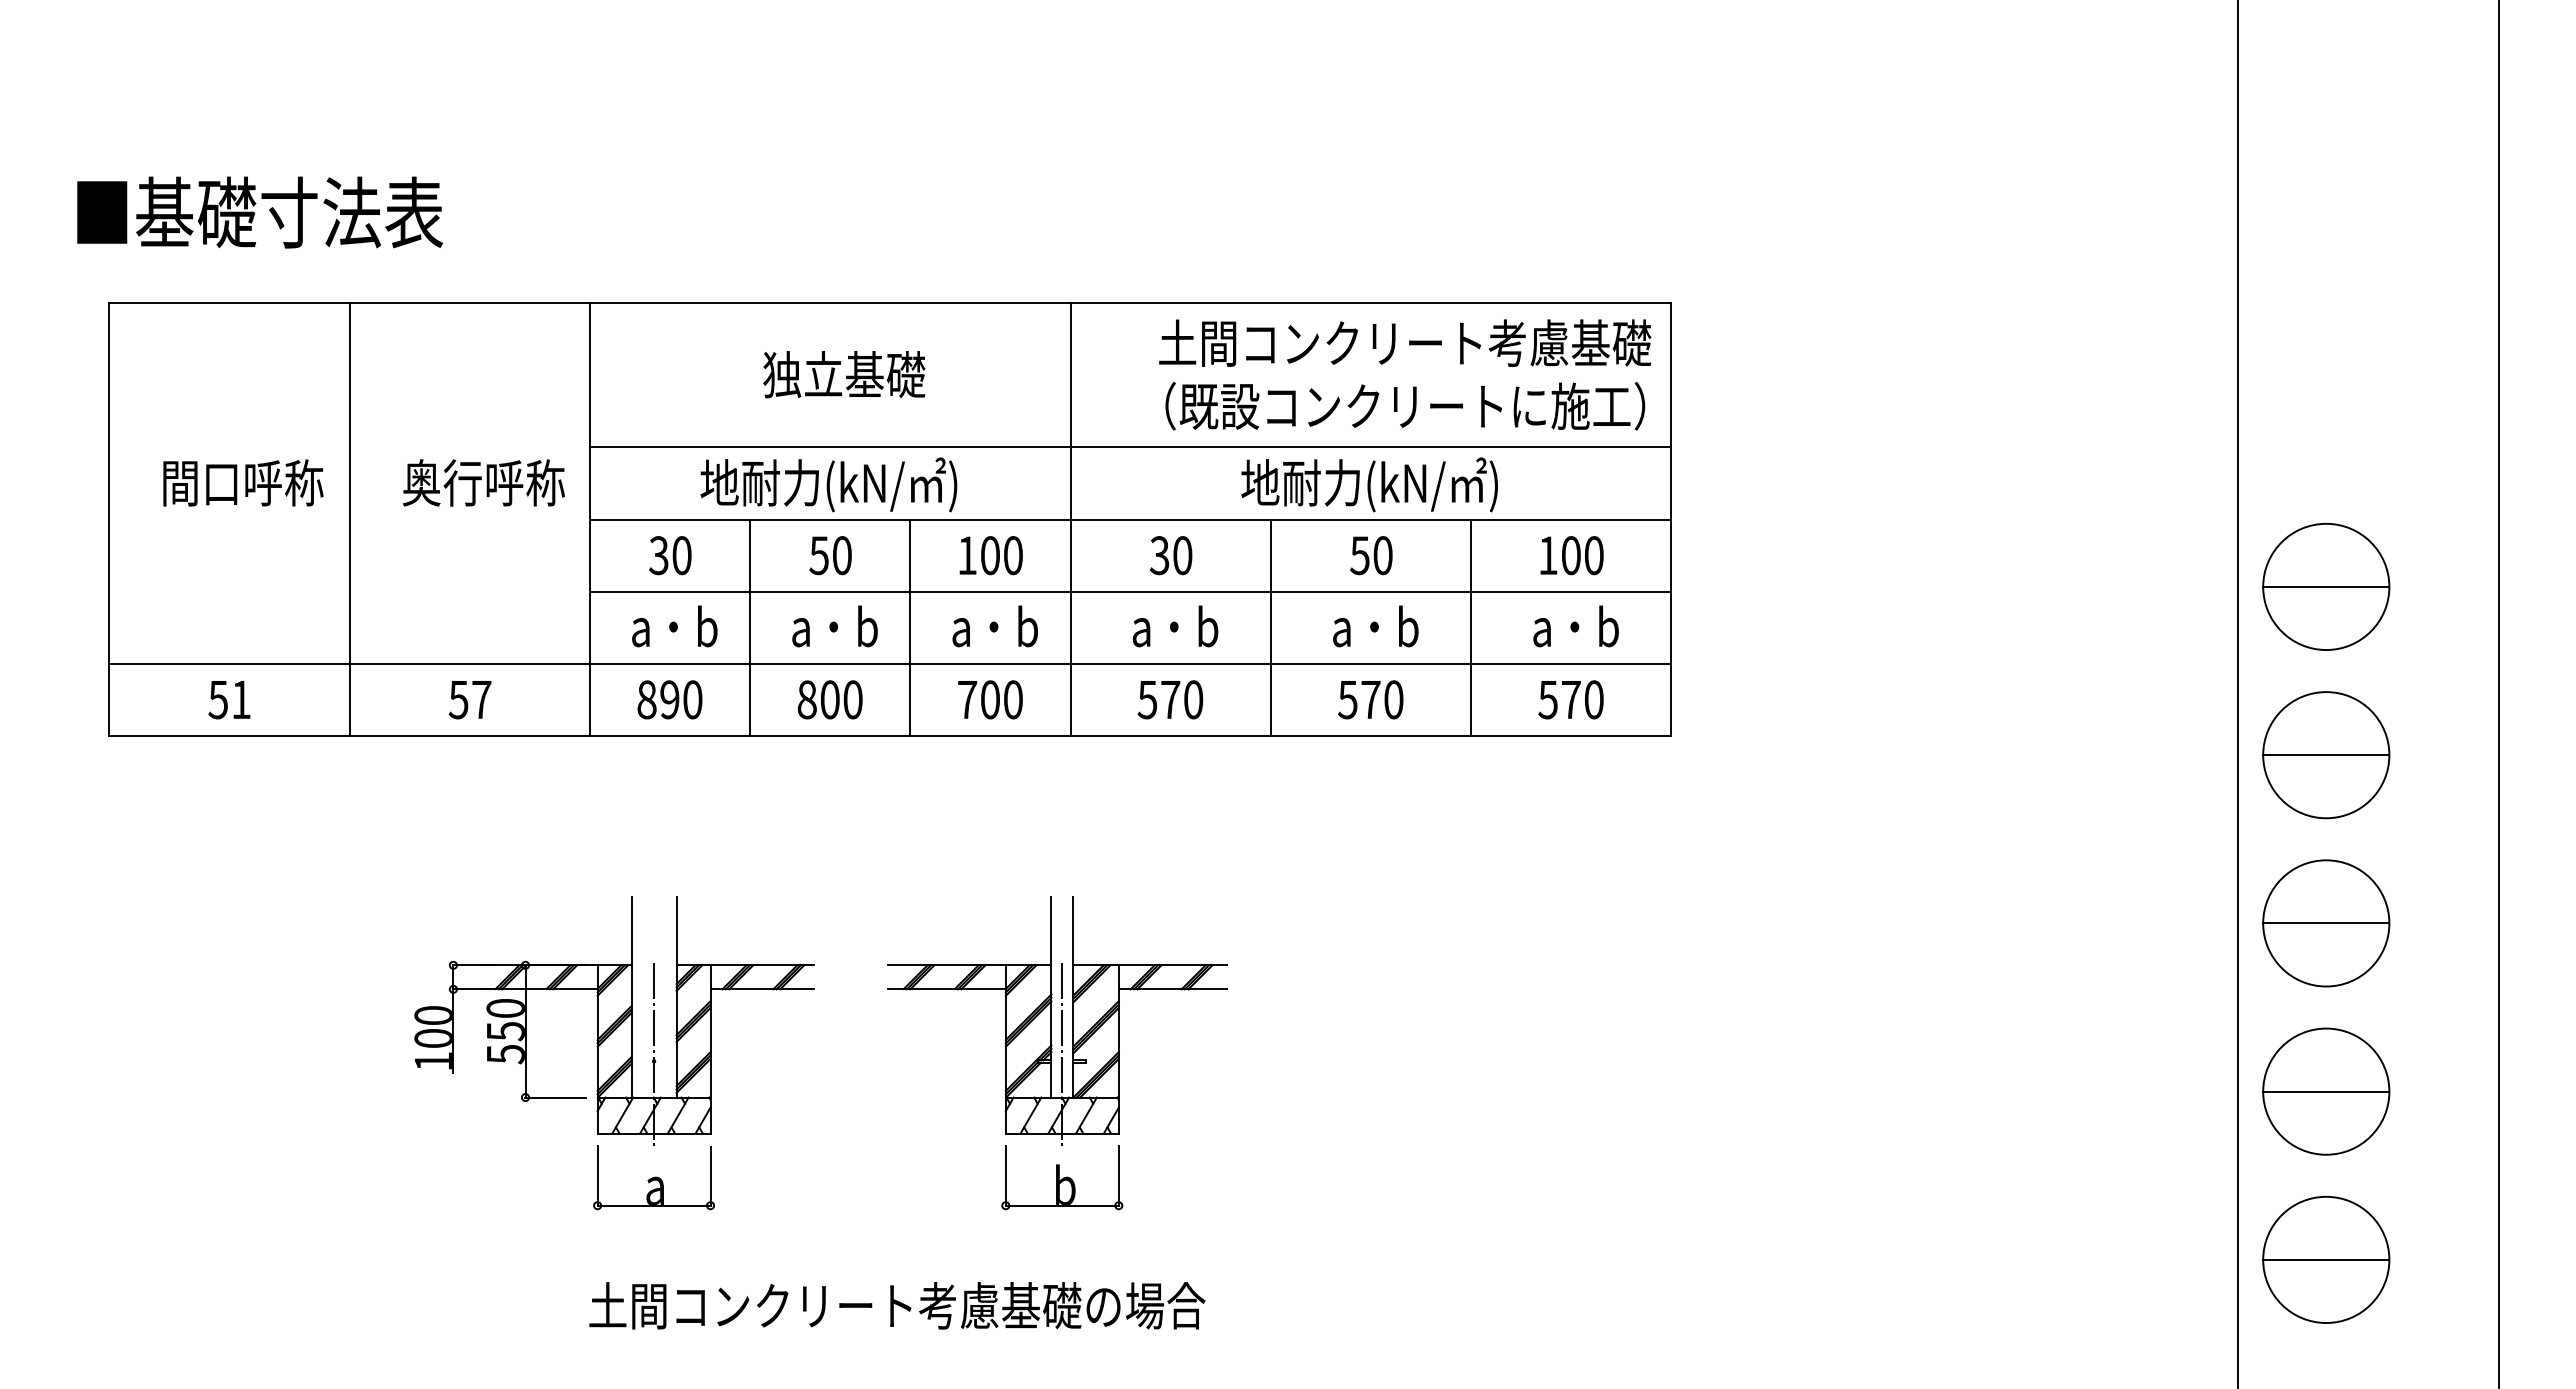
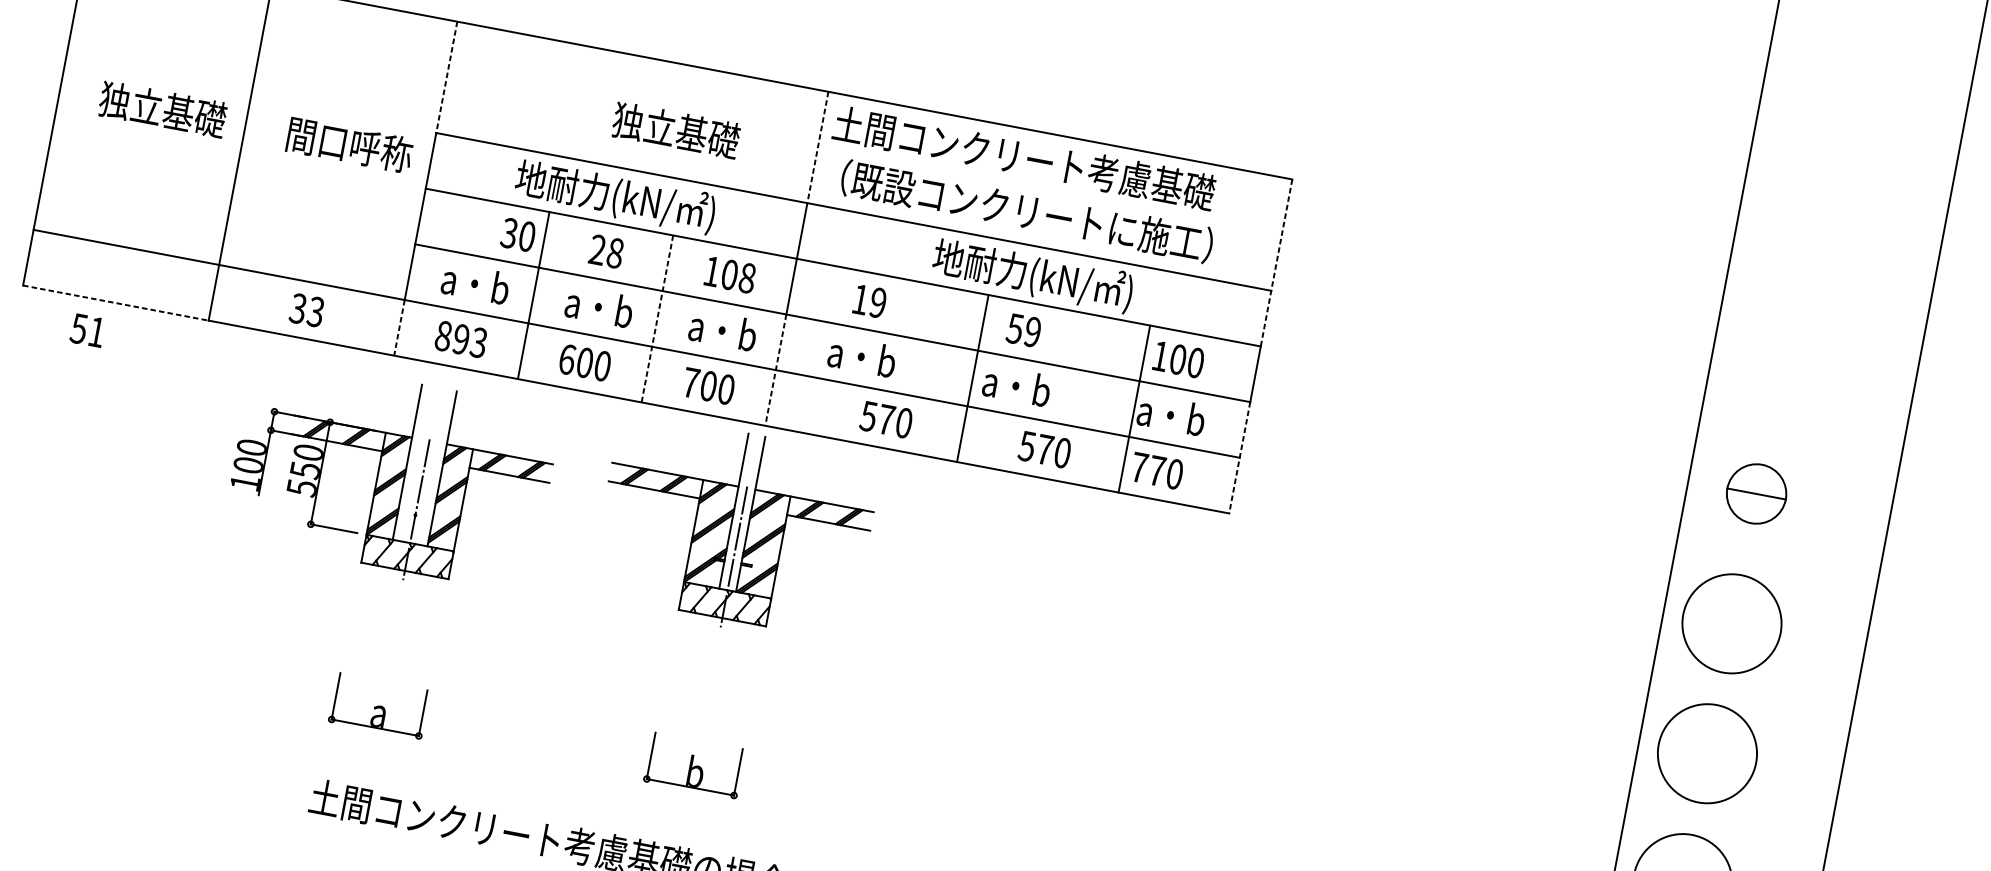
text: (1405, 342) -> (1024, 157), moved
text: (844, 374) -> (676, 130), moved
line: (589, 375) -> (446, 77), solid -> dashed
line: (1070, 375) -> (817, 147), solid -> dashed
text: (1405, 406) -> (1027, 211), moved
line: (1671, 411) -> (1276, 263), solid -> dashed
text: (242, 482) -> (163, 109), 間口呼称 -> 独立基礎
text: (441, 482) -> (316, 138), 奥行呼称 -> 間口呼称
text: (670, 555) -> (518, 234), moved
text: (830, 555) -> (606, 251), 50 -> 28
text: (1013, 555) -> (747, 278), 100 -> 108
text: (1171, 555) -> (869, 301), 30 -> 19
text: (1382, 555) -> (1032, 332), 50 -> 59
part: (2326, 586) -> (1756, 493), size x0.6
line: (1270, 627) -> (972, 378), moved
line: (1471, 627) -> (1134, 408), moved
line: (910, 628) -> (657, 319), solid -> dashed
line: (1070, 664) -> (775, 370), solid -> dashed
line: (1671, 664) -> (1239, 458), solid -> dashed
text: (470, 699) -> (307, 310), 57 -> 33
text: (692, 699) -> (478, 342), 890 -> 893
text: (806, 699) -> (566, 359), 800 -> 600
text: (1170, 699) -> (886, 419), moved
text: (1370, 699) -> (1044, 449), moved
text: (229, 700) -> (87, 330), moved
line: (589, 700) -> (399, 328), solid -> dashed
text: (1547, 700) -> (1138, 468), 570 -> 770
line: (229, 735) -> (116, 302), solid -> dashed
line: (2326, 755) -> (1732, 624), removed
line: (2326, 923) -> (1707, 753), removed
part: (614, 1020) -> (390, 477), moved
part: (1057, 1020) -> (735, 530), moved

